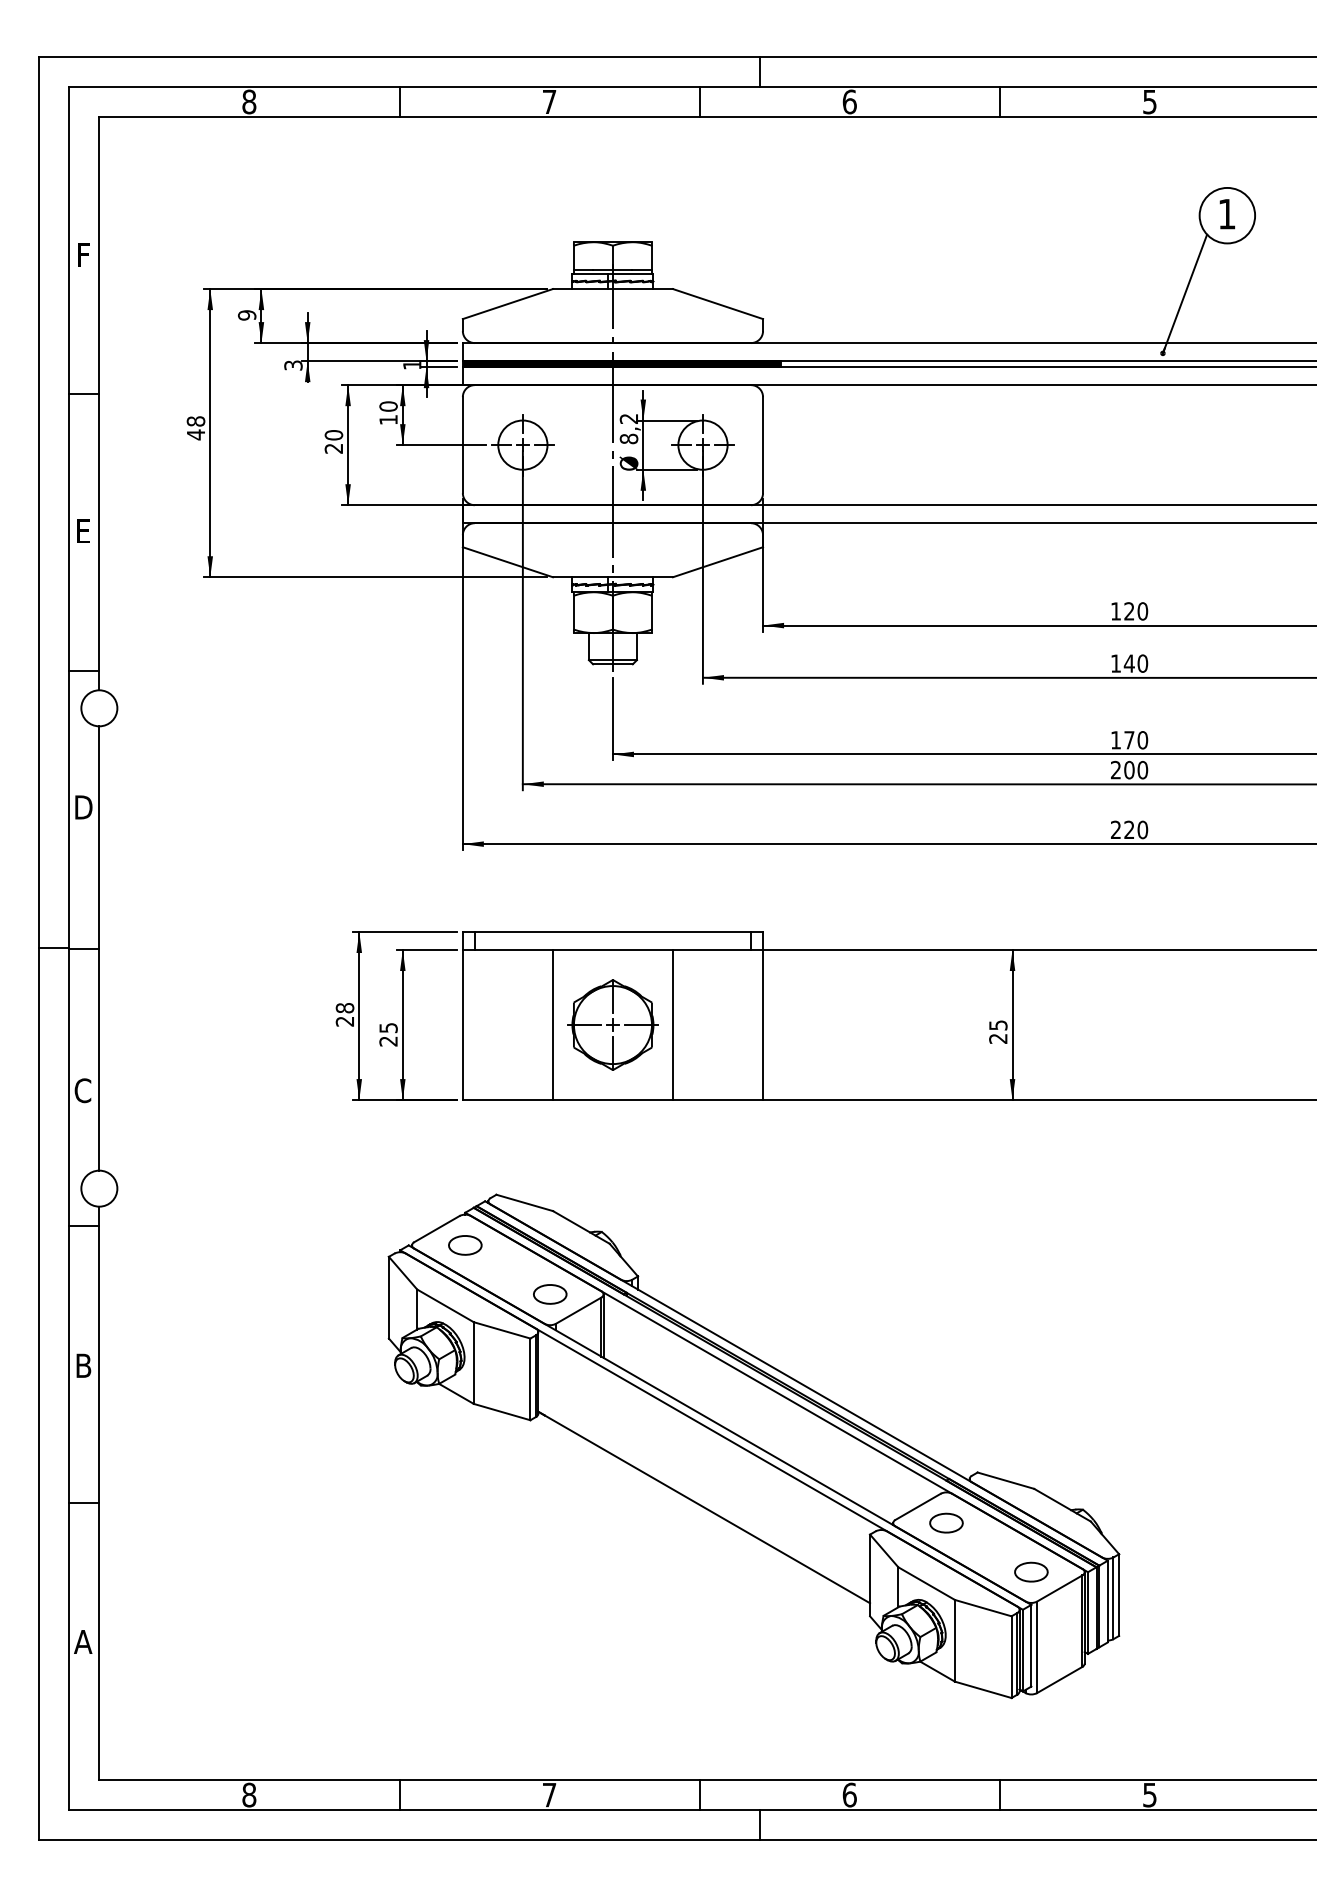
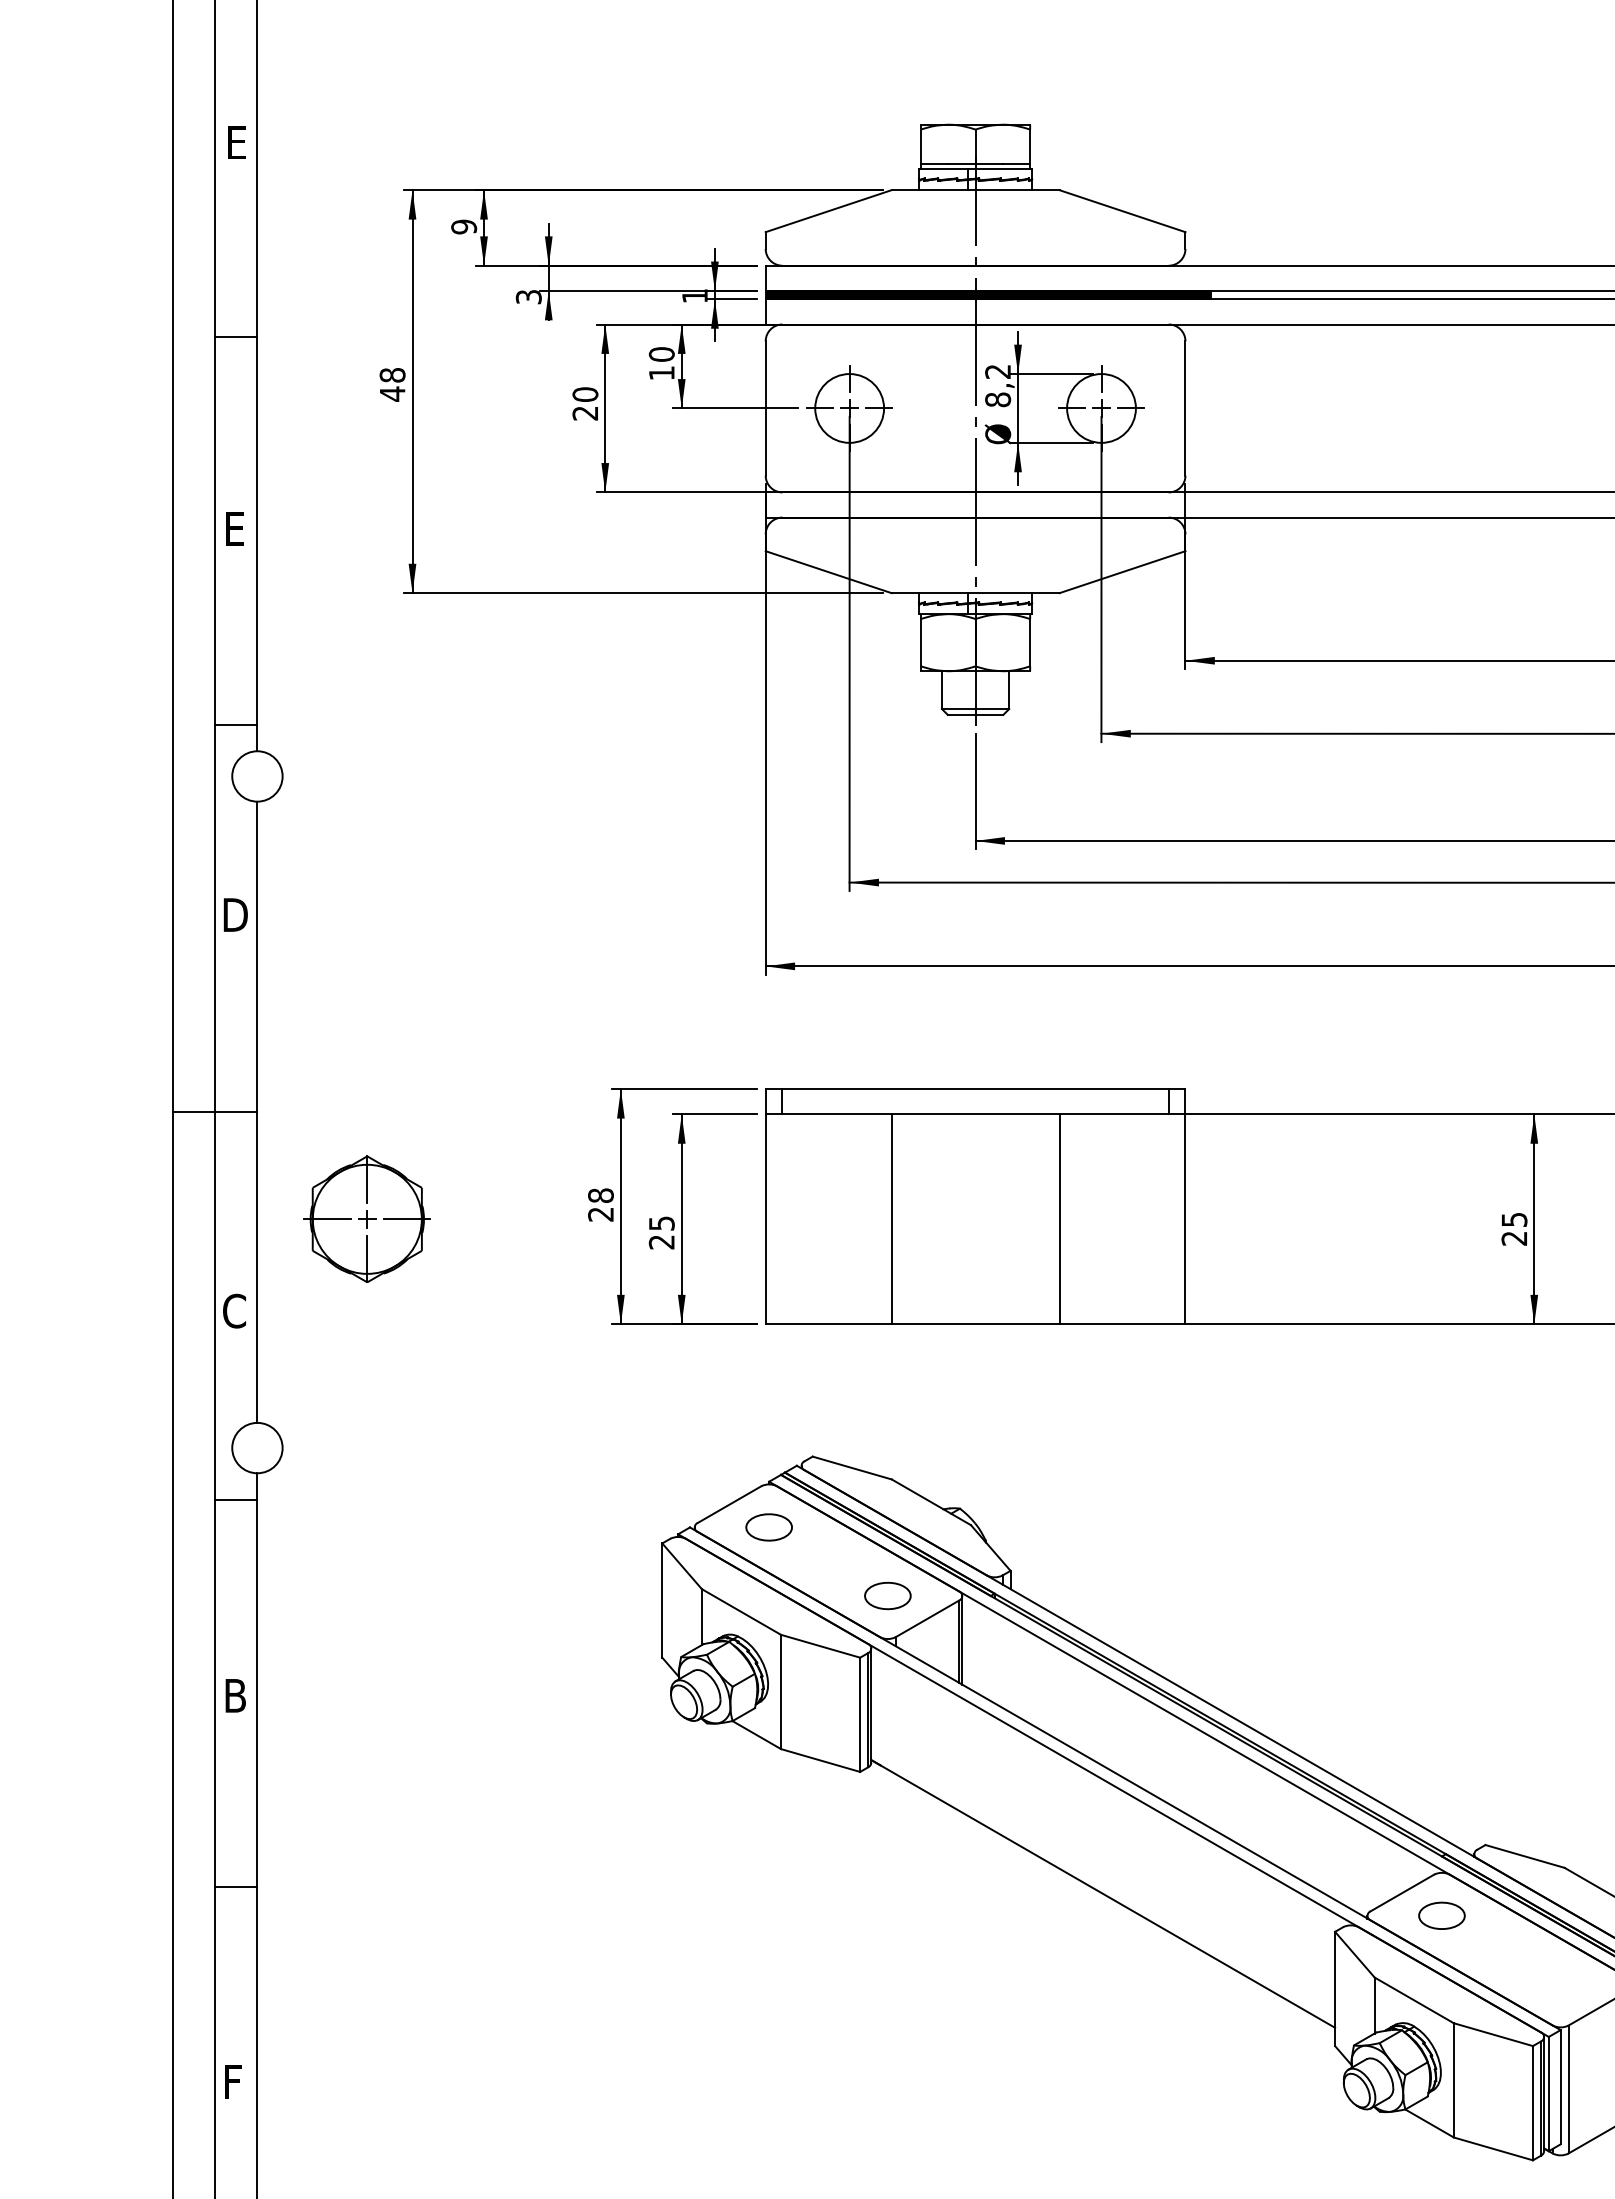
text: (85, 254) -> (238, 141), F -> E
part: (612, 1024) -> (366, 1218), moved
part: (1031, 1571) -> (1560, 1983), removed
text: (83, 1641) -> (235, 2081), A -> F

